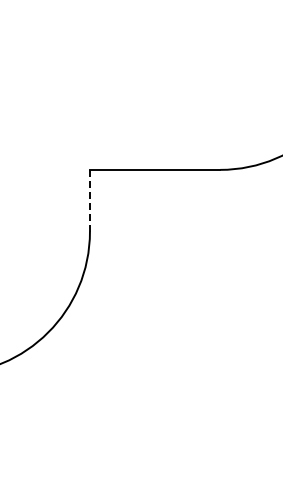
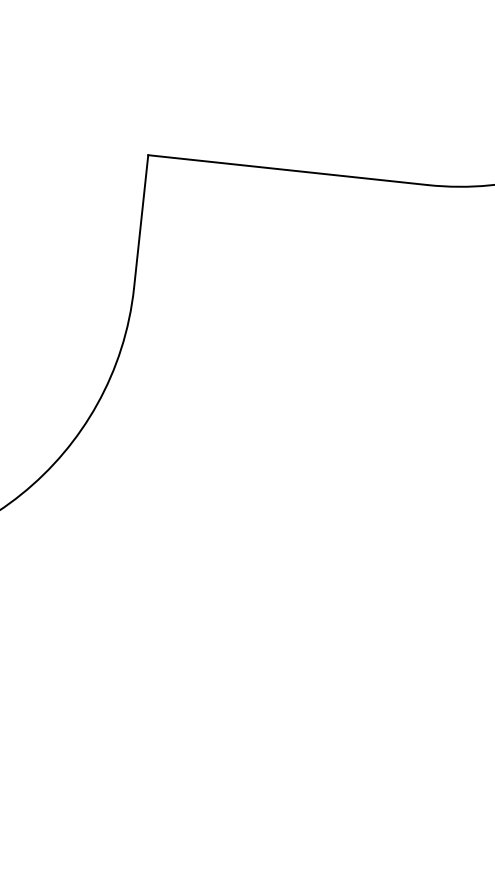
line: (89, 200) -> (140, 220), dashed -> solid

